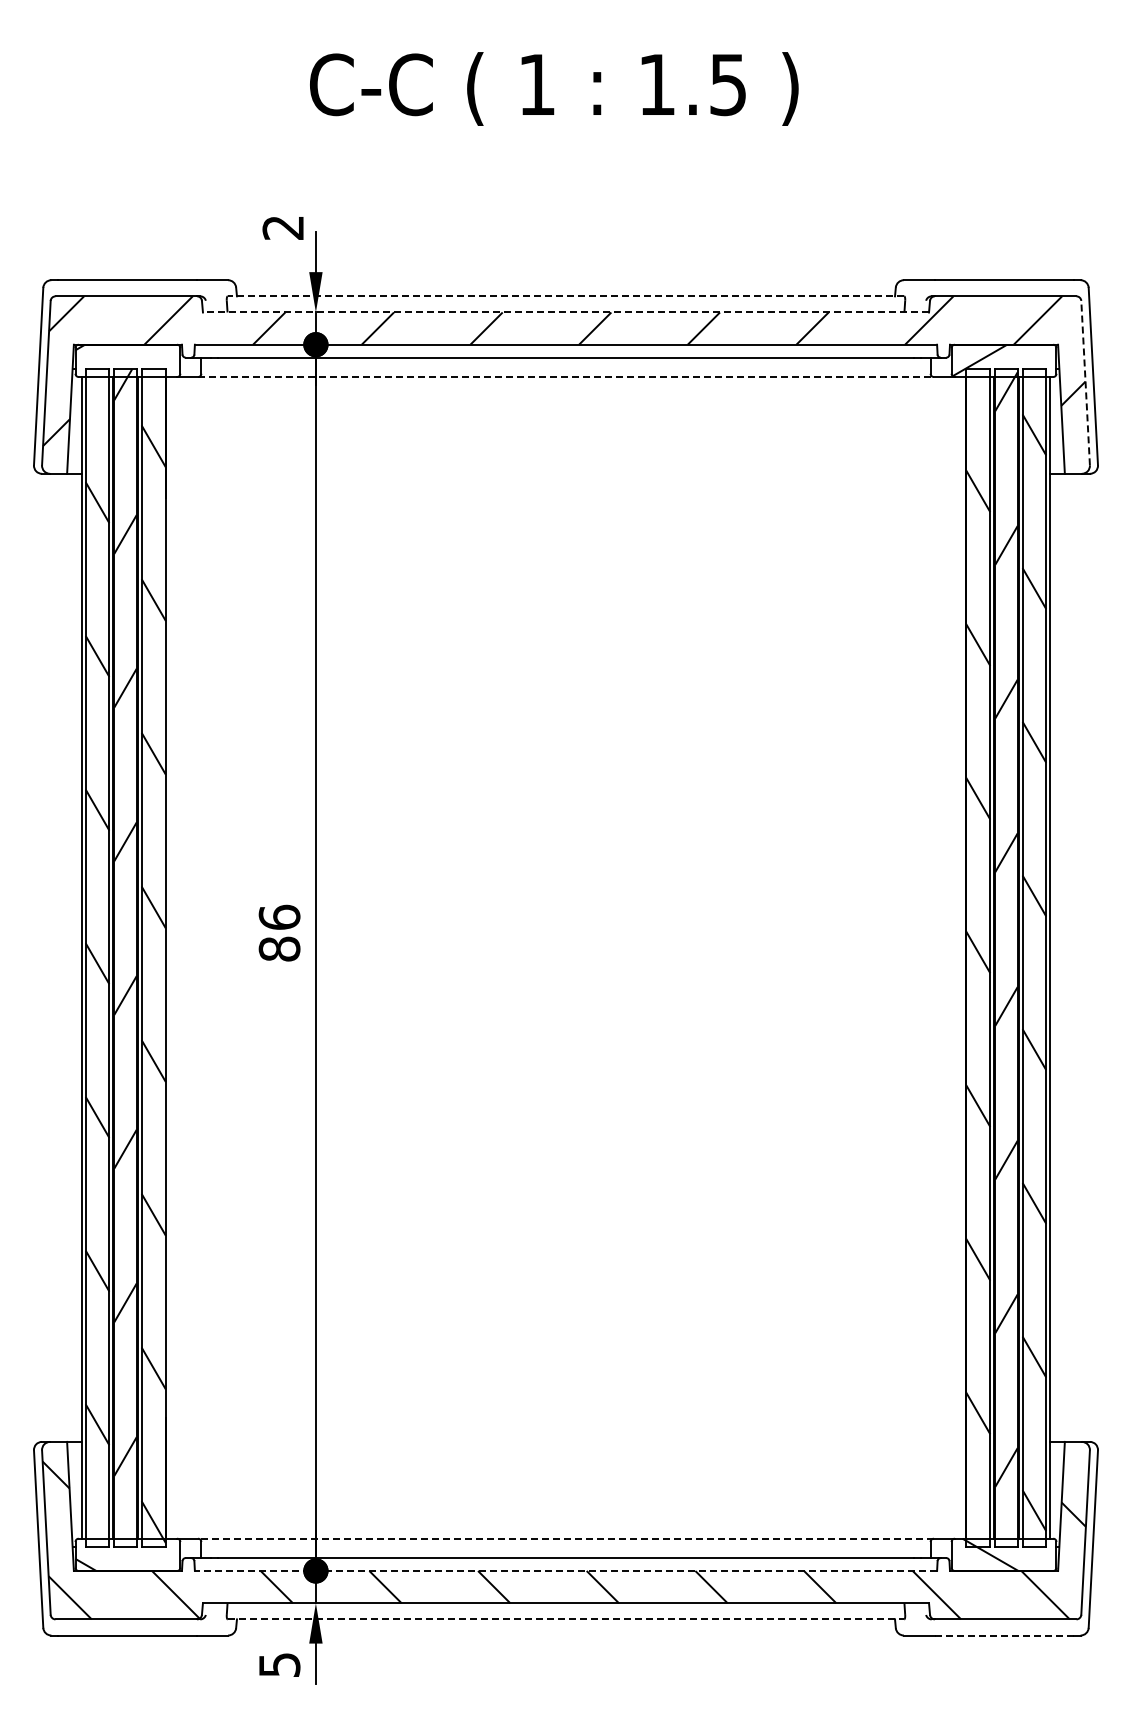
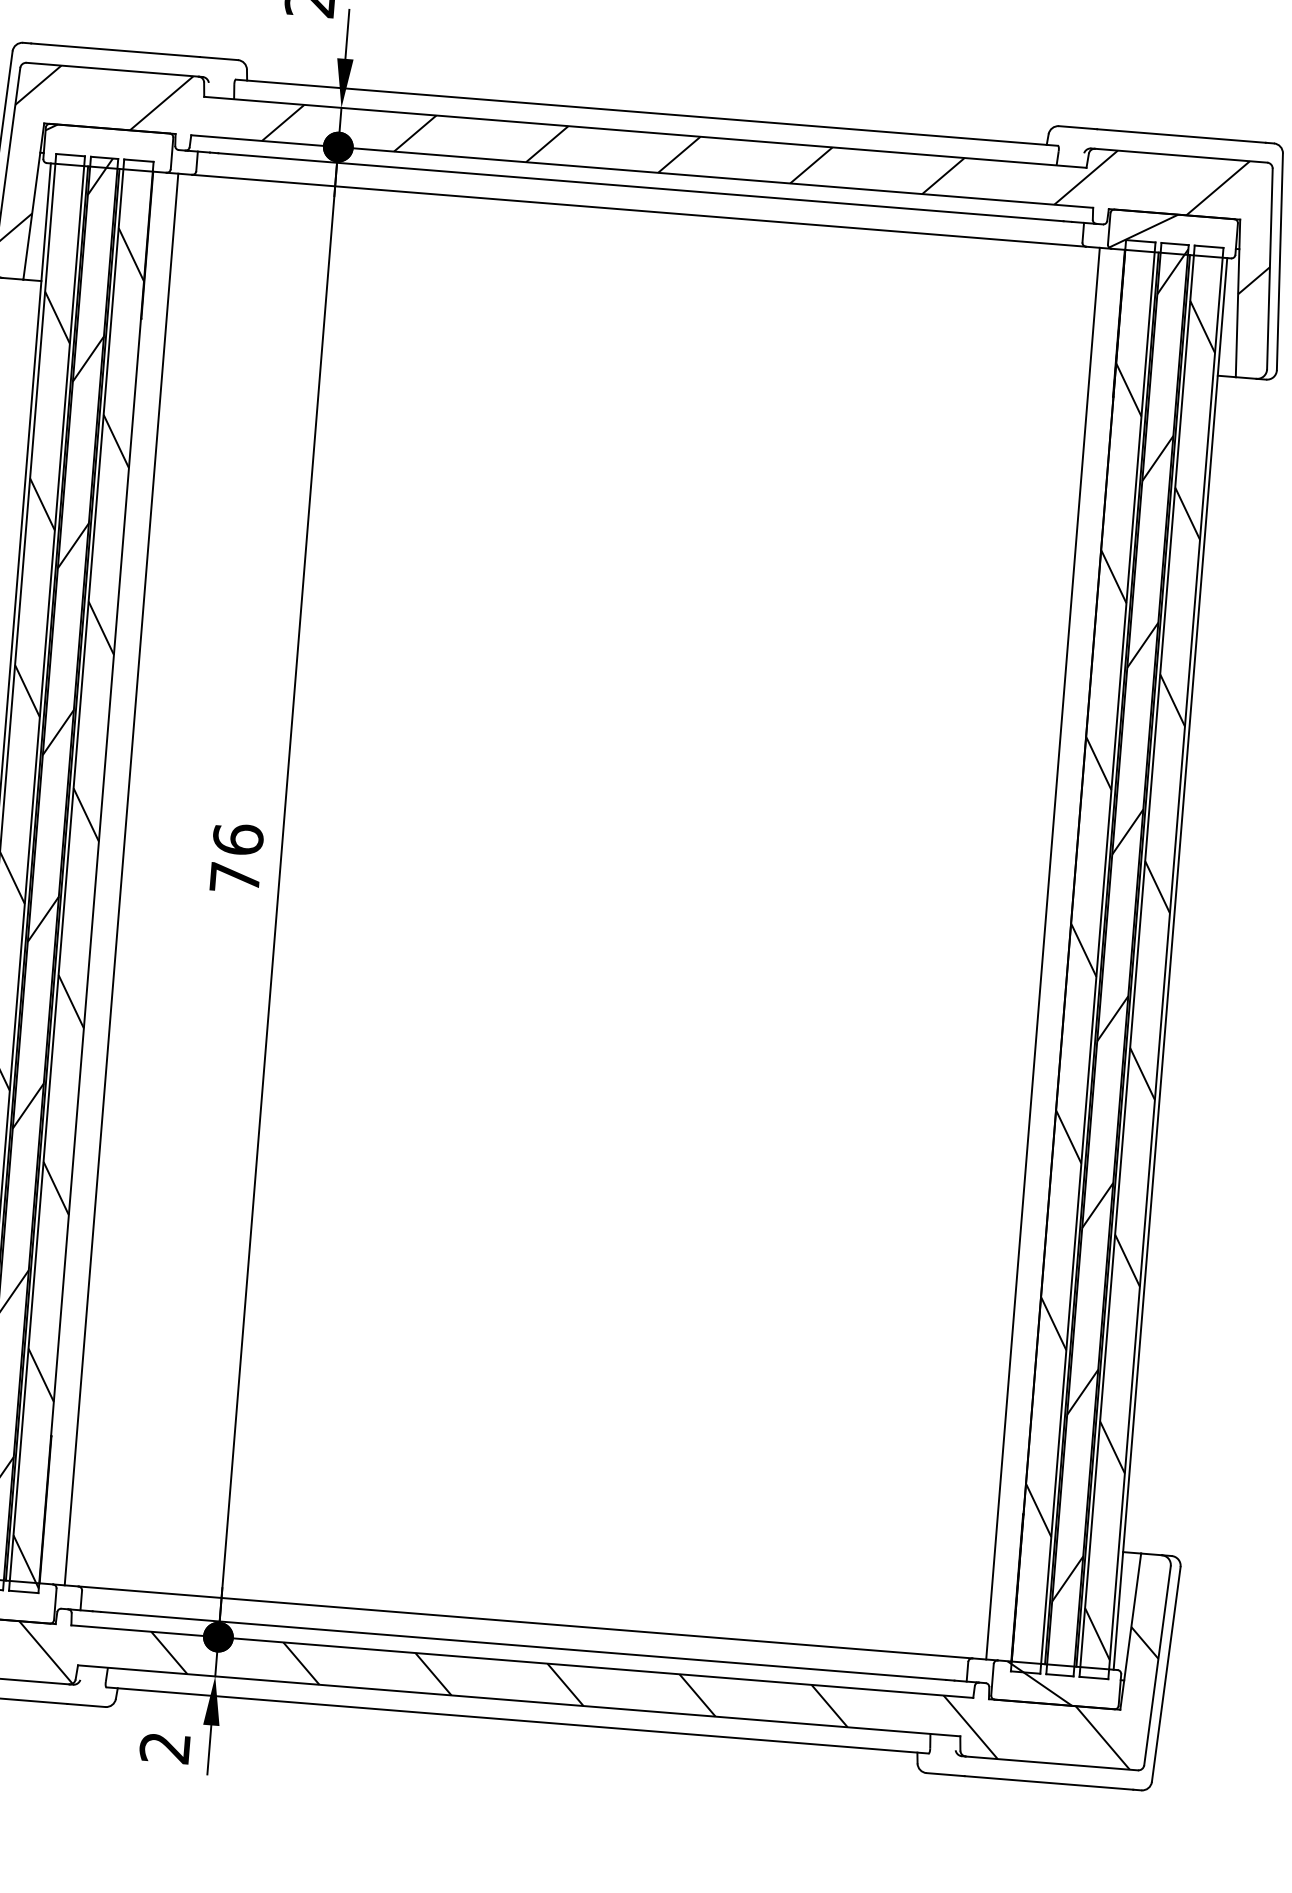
line: (565, 296) -> (646, 112), dashed -> solid
line: (565, 312) -> (644, 132), dashed -> solid
line: (566, 377) -> (639, 211), dashed -> solid
line: (1085, 382) -> (1269, 268), dashed -> solid
text: (279, 948) -> (235, 877), 86 -> 76
line: (186, 957) -> (121, 879), added
line: (945, 957) -> (1043, 953), added
line: (566, 1538) -> (526, 1622), dashed -> solid
line: (565, 1570) -> (521, 1661), dashed -> solid
line: (566, 1619) -> (518, 1720), dashed -> solid
line: (1005, 1635) -> (1050, 1783), dashed -> solid
text: (279, 1665) -> (164, 1748), 5 -> 2

